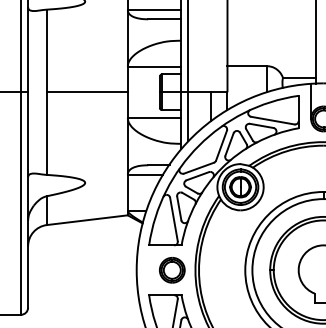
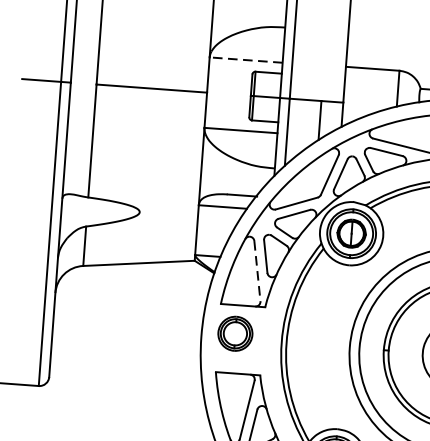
line: (154, 66) -> (246, 60), solid -> dashed
line: (174, 219) -> (258, 271), solid -> dashed
part: (172, 270) -> (235, 334), moved

